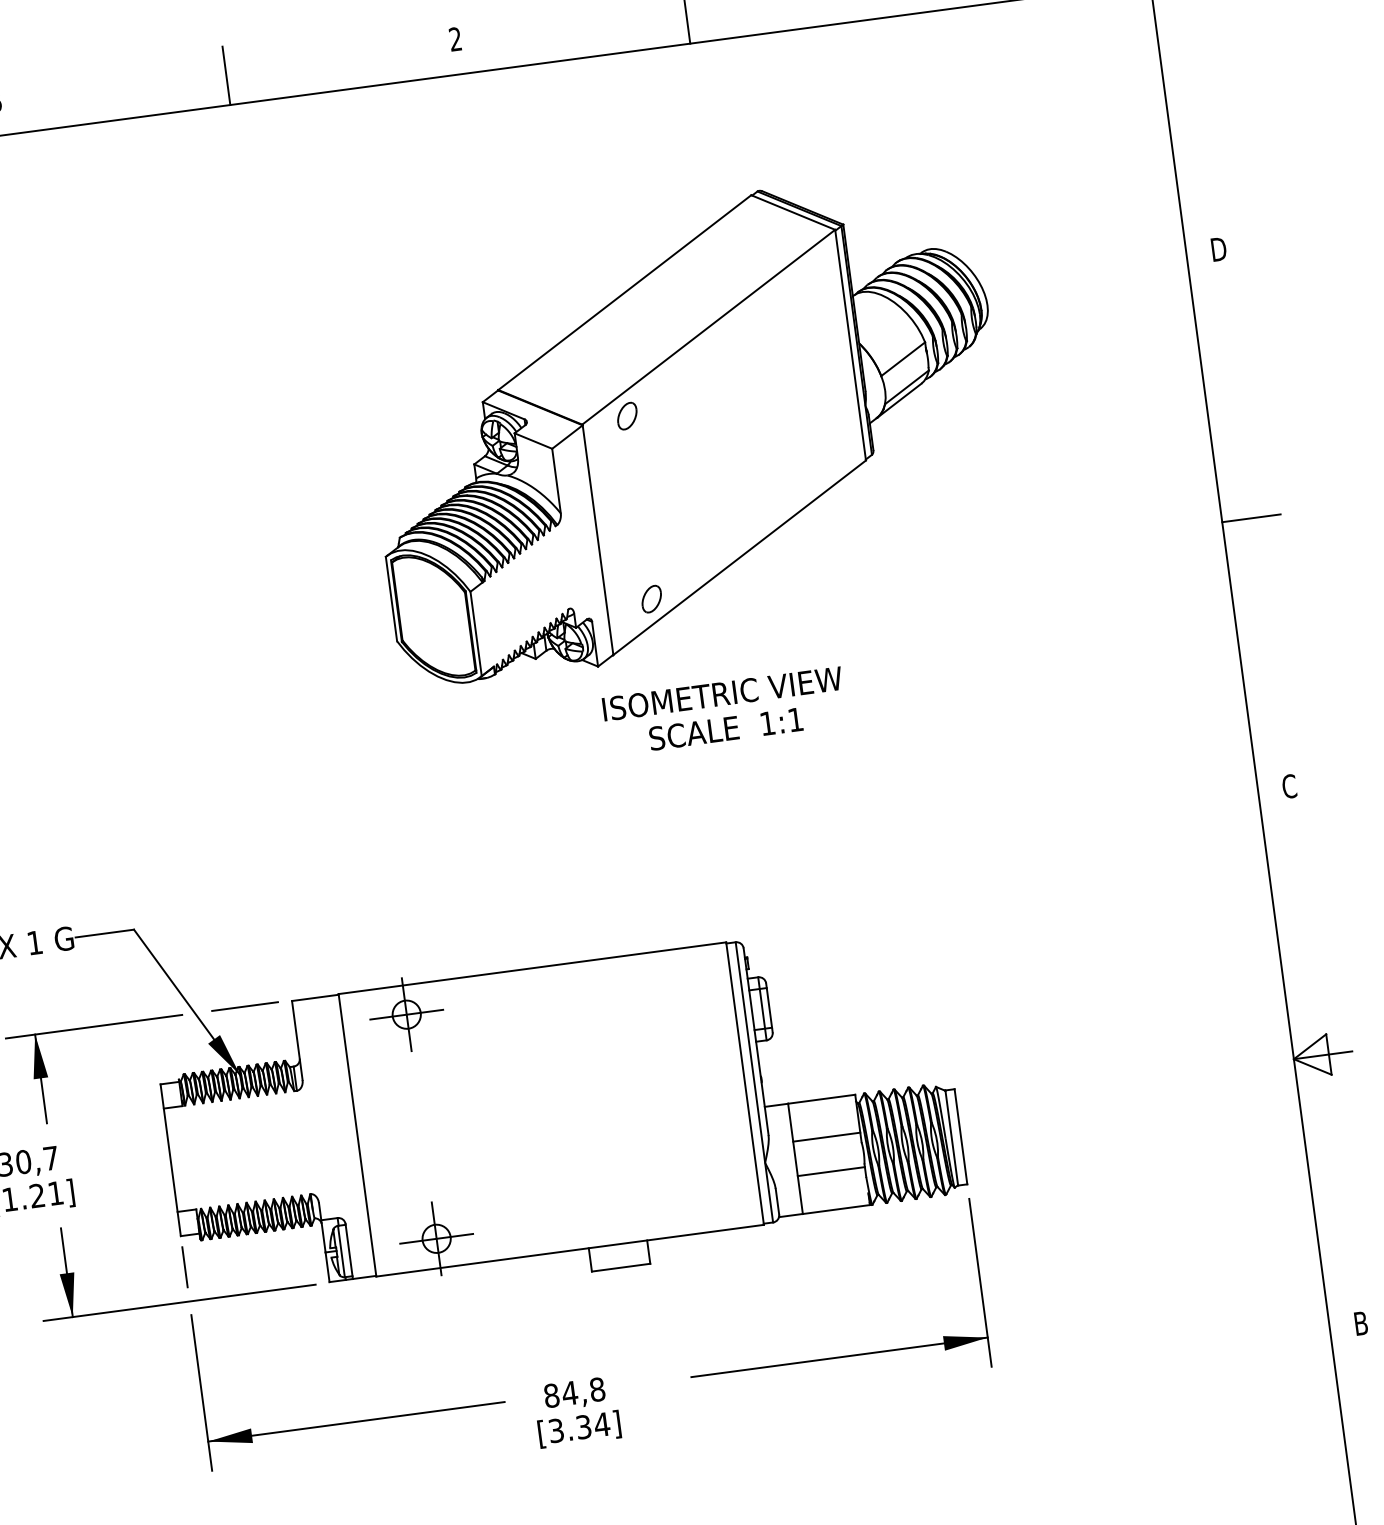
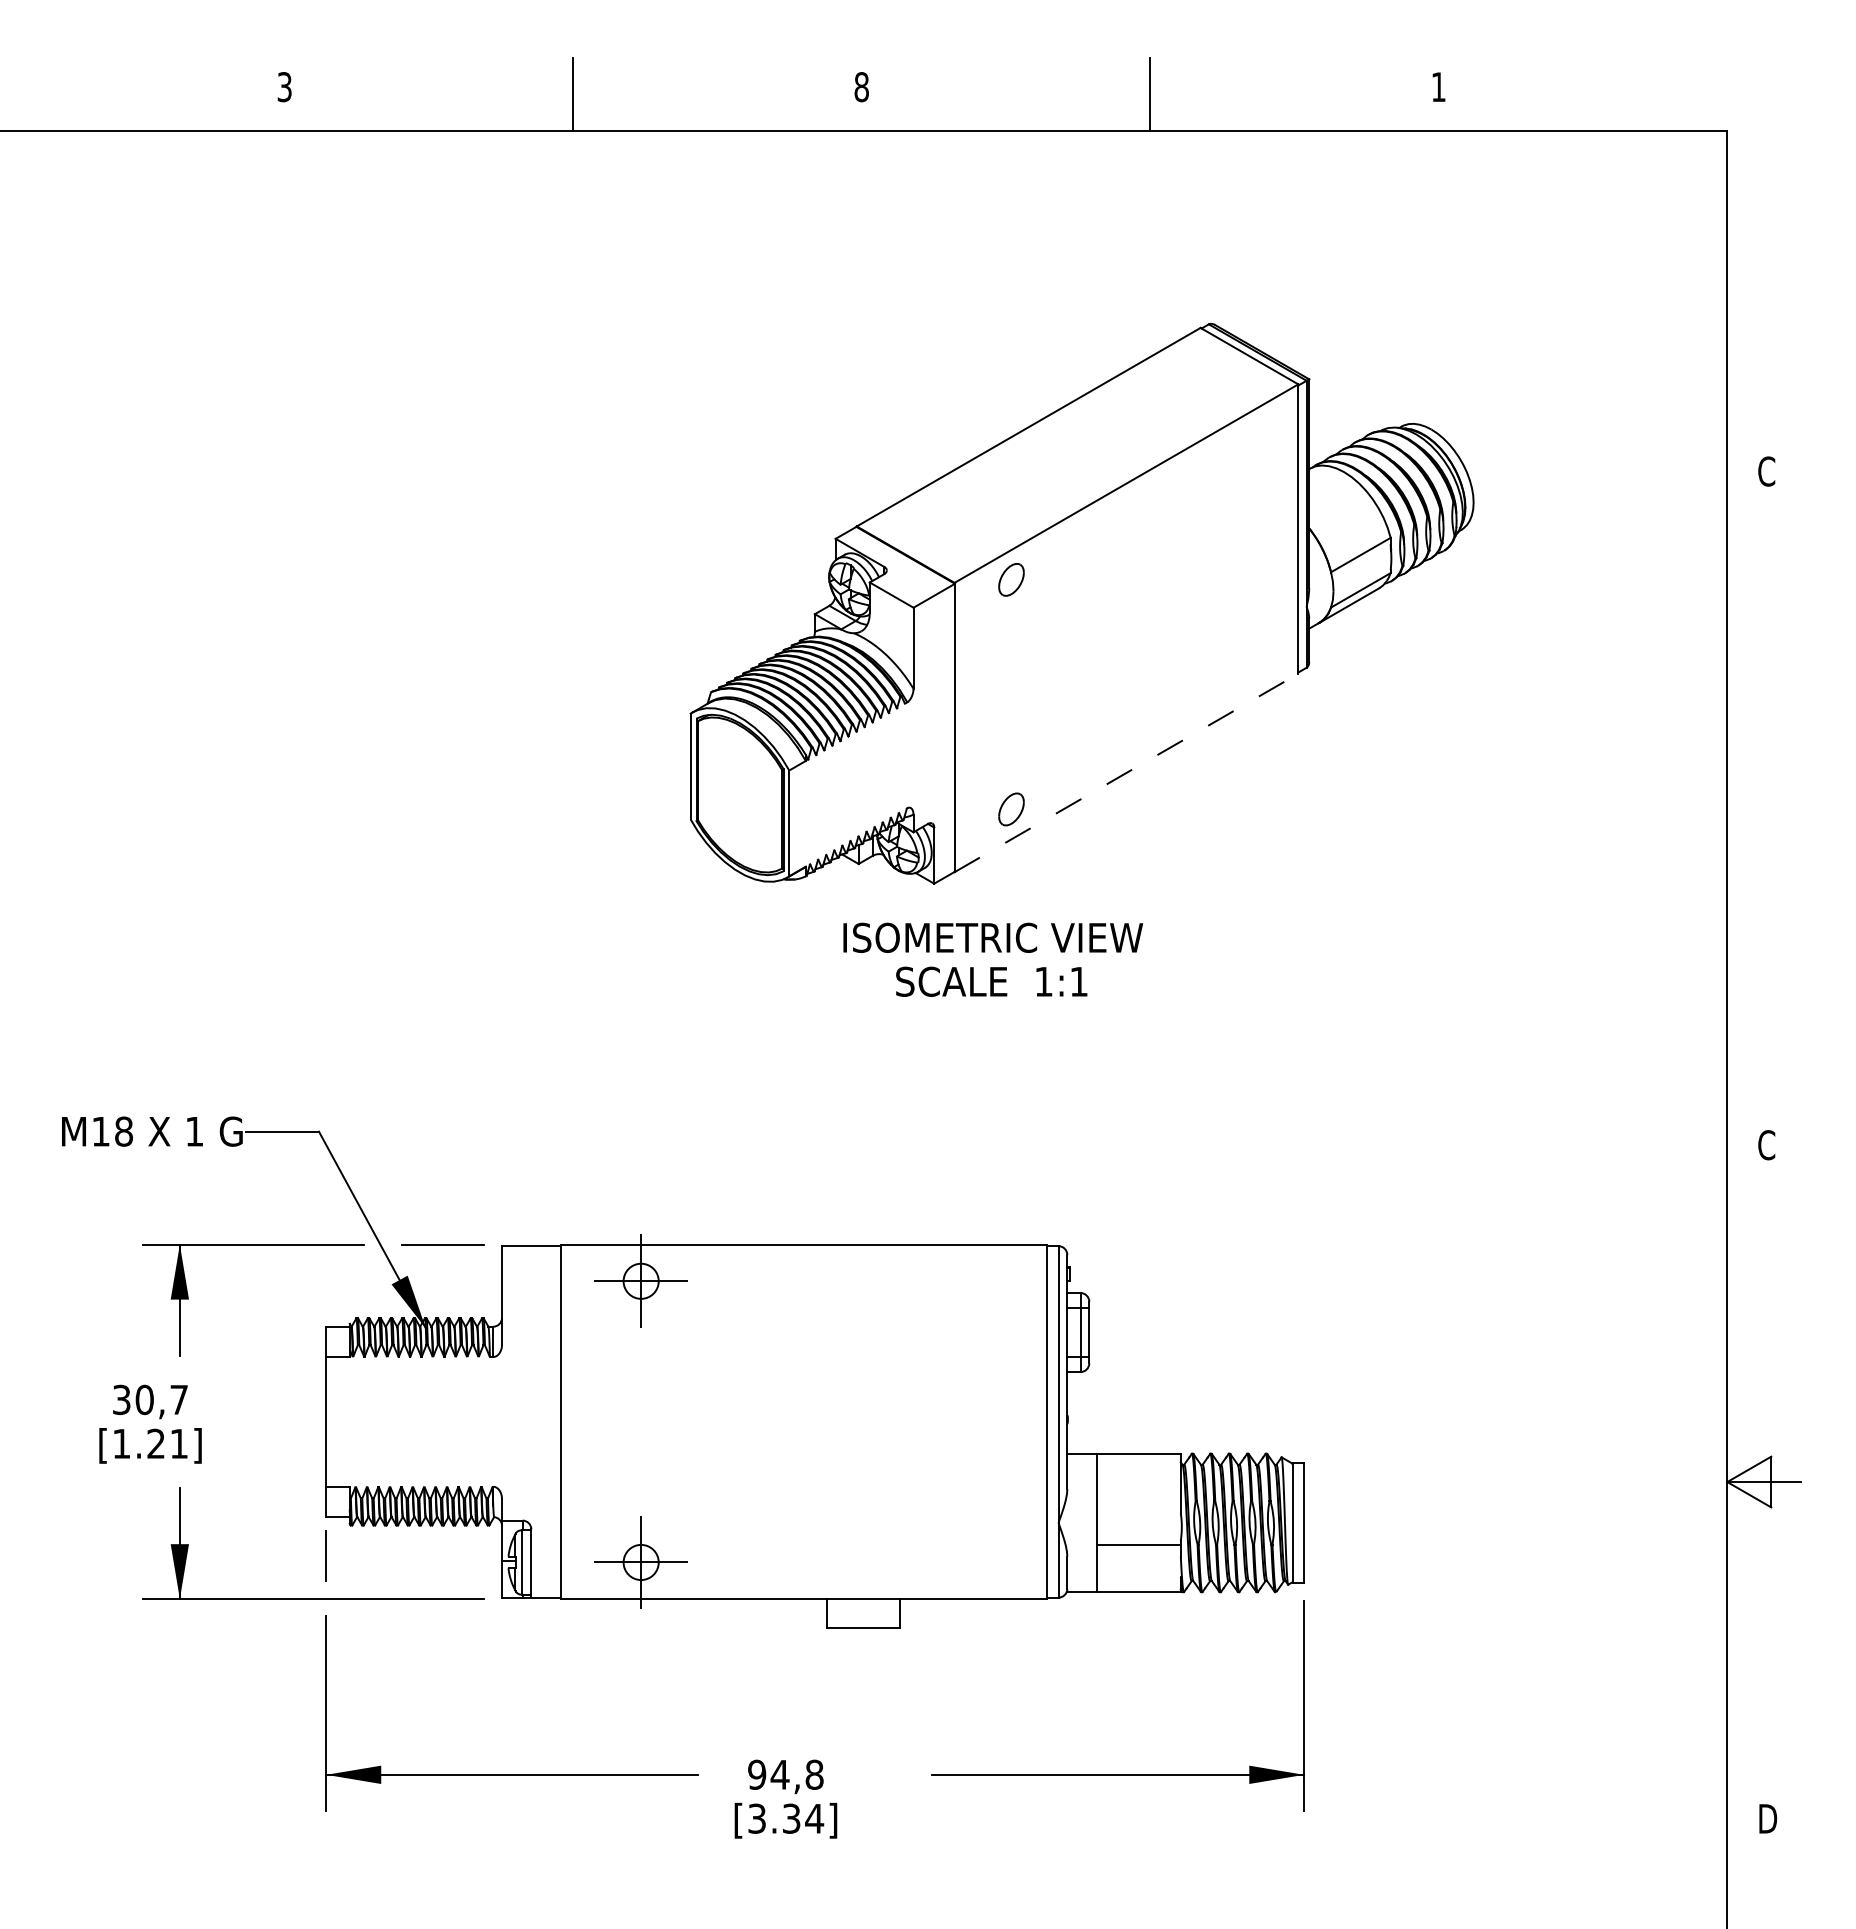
text: (455, 39) -> (861, 87), 2 -> 8
text: (1218, 249) -> (1767, 471), D -> C
line: (1251, 518) -> (1763, 808), removed
line: (739, 557) -> (1126, 772), solid -> dashed
text: (725, 711) -> (993, 959), moved
line: (826, 1137) -> (1138, 1501), removed
text: (1363, 1322) -> (1769, 1818), B -> D
text: (551, 1395) -> (757, 1774), 84,8 -> 94,8

